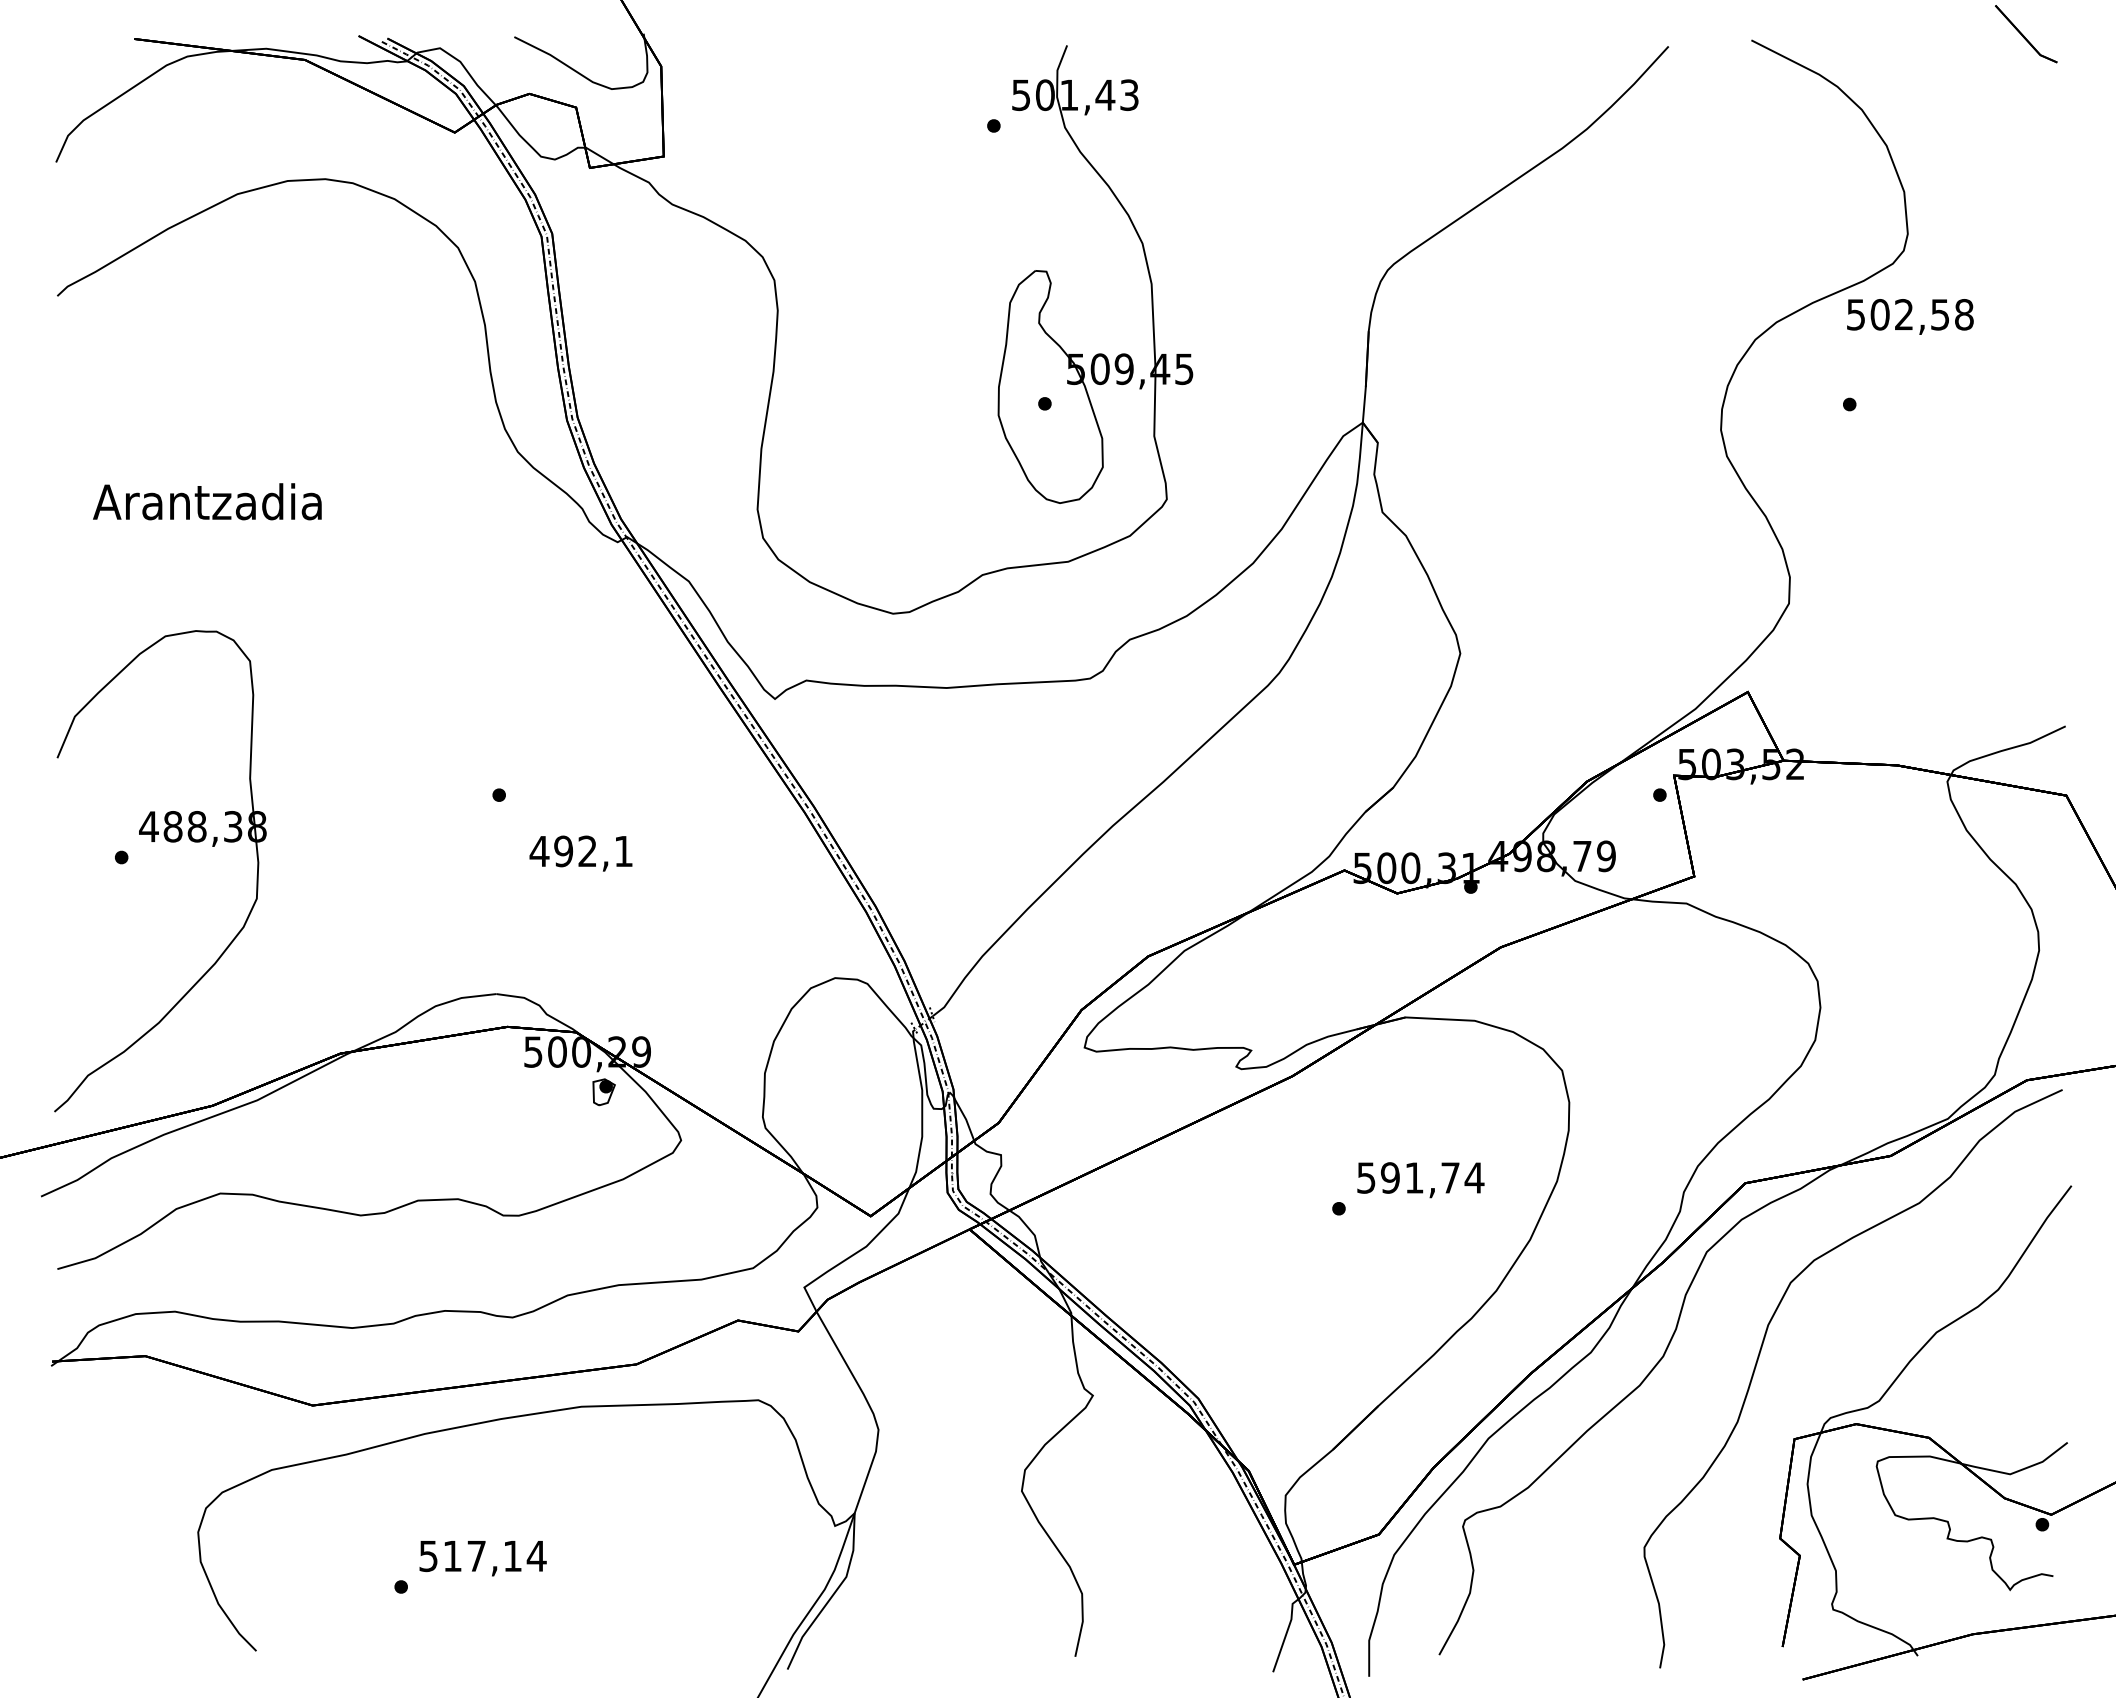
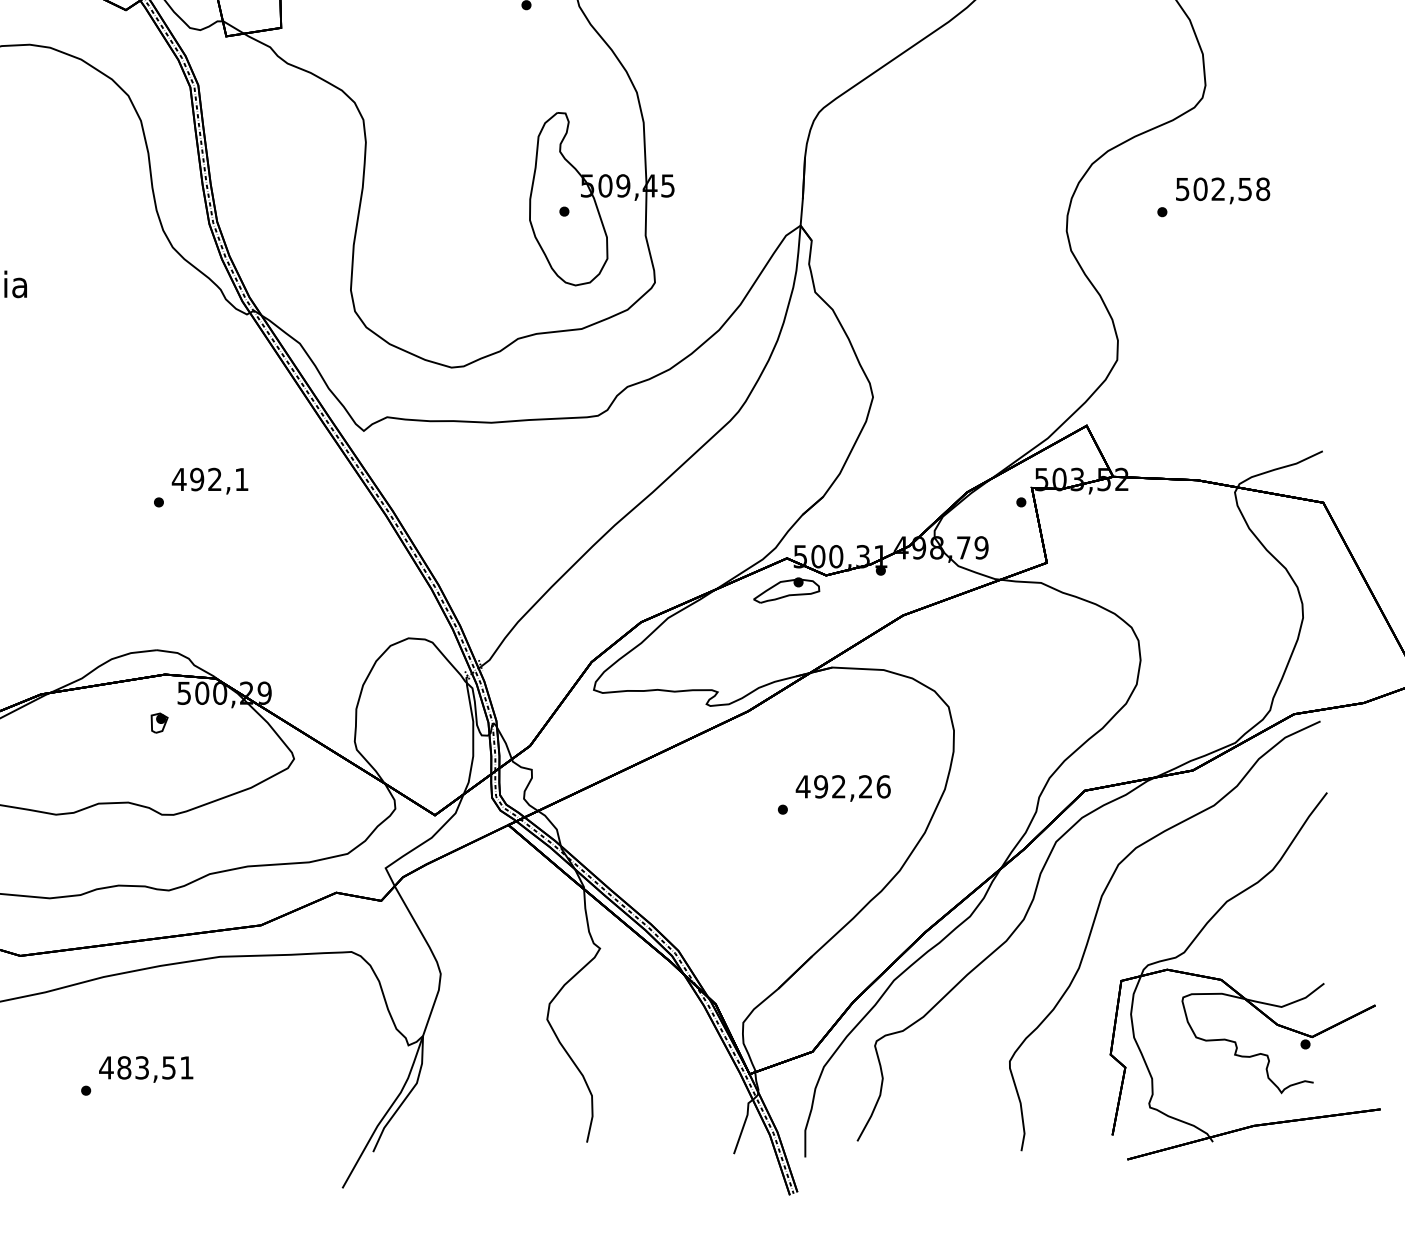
text: (1910, 316) -> (1223, 190), moved
text: (580, 853) -> (209, 481), moved
part: (1343, 913) -> (786, 590), added
part: (603, 1092) -> (159, 723), moved
text: (1420, 1177) -> (843, 786), 591,74 -> 492,26
text: (482, 1556) -> (146, 1068), 517,14 -> 483,51

